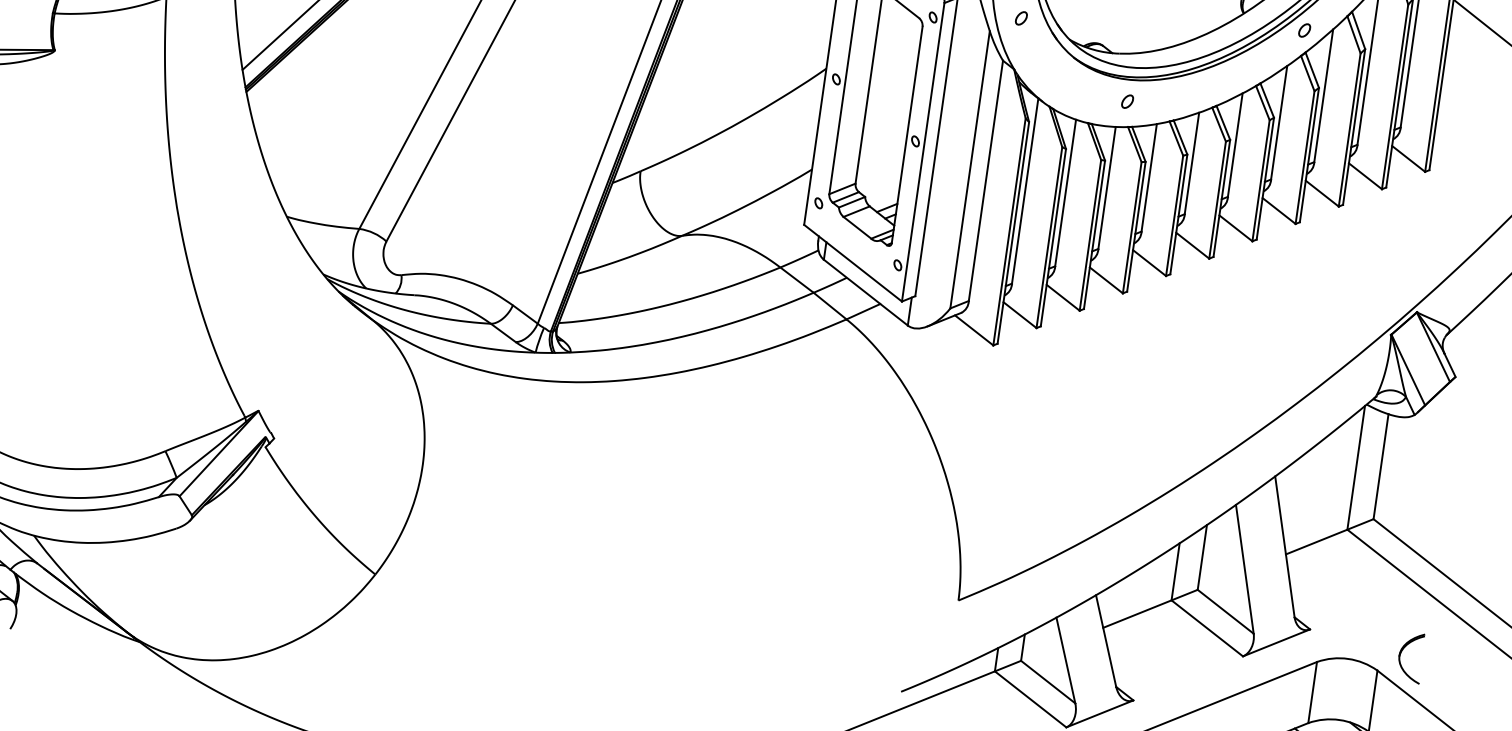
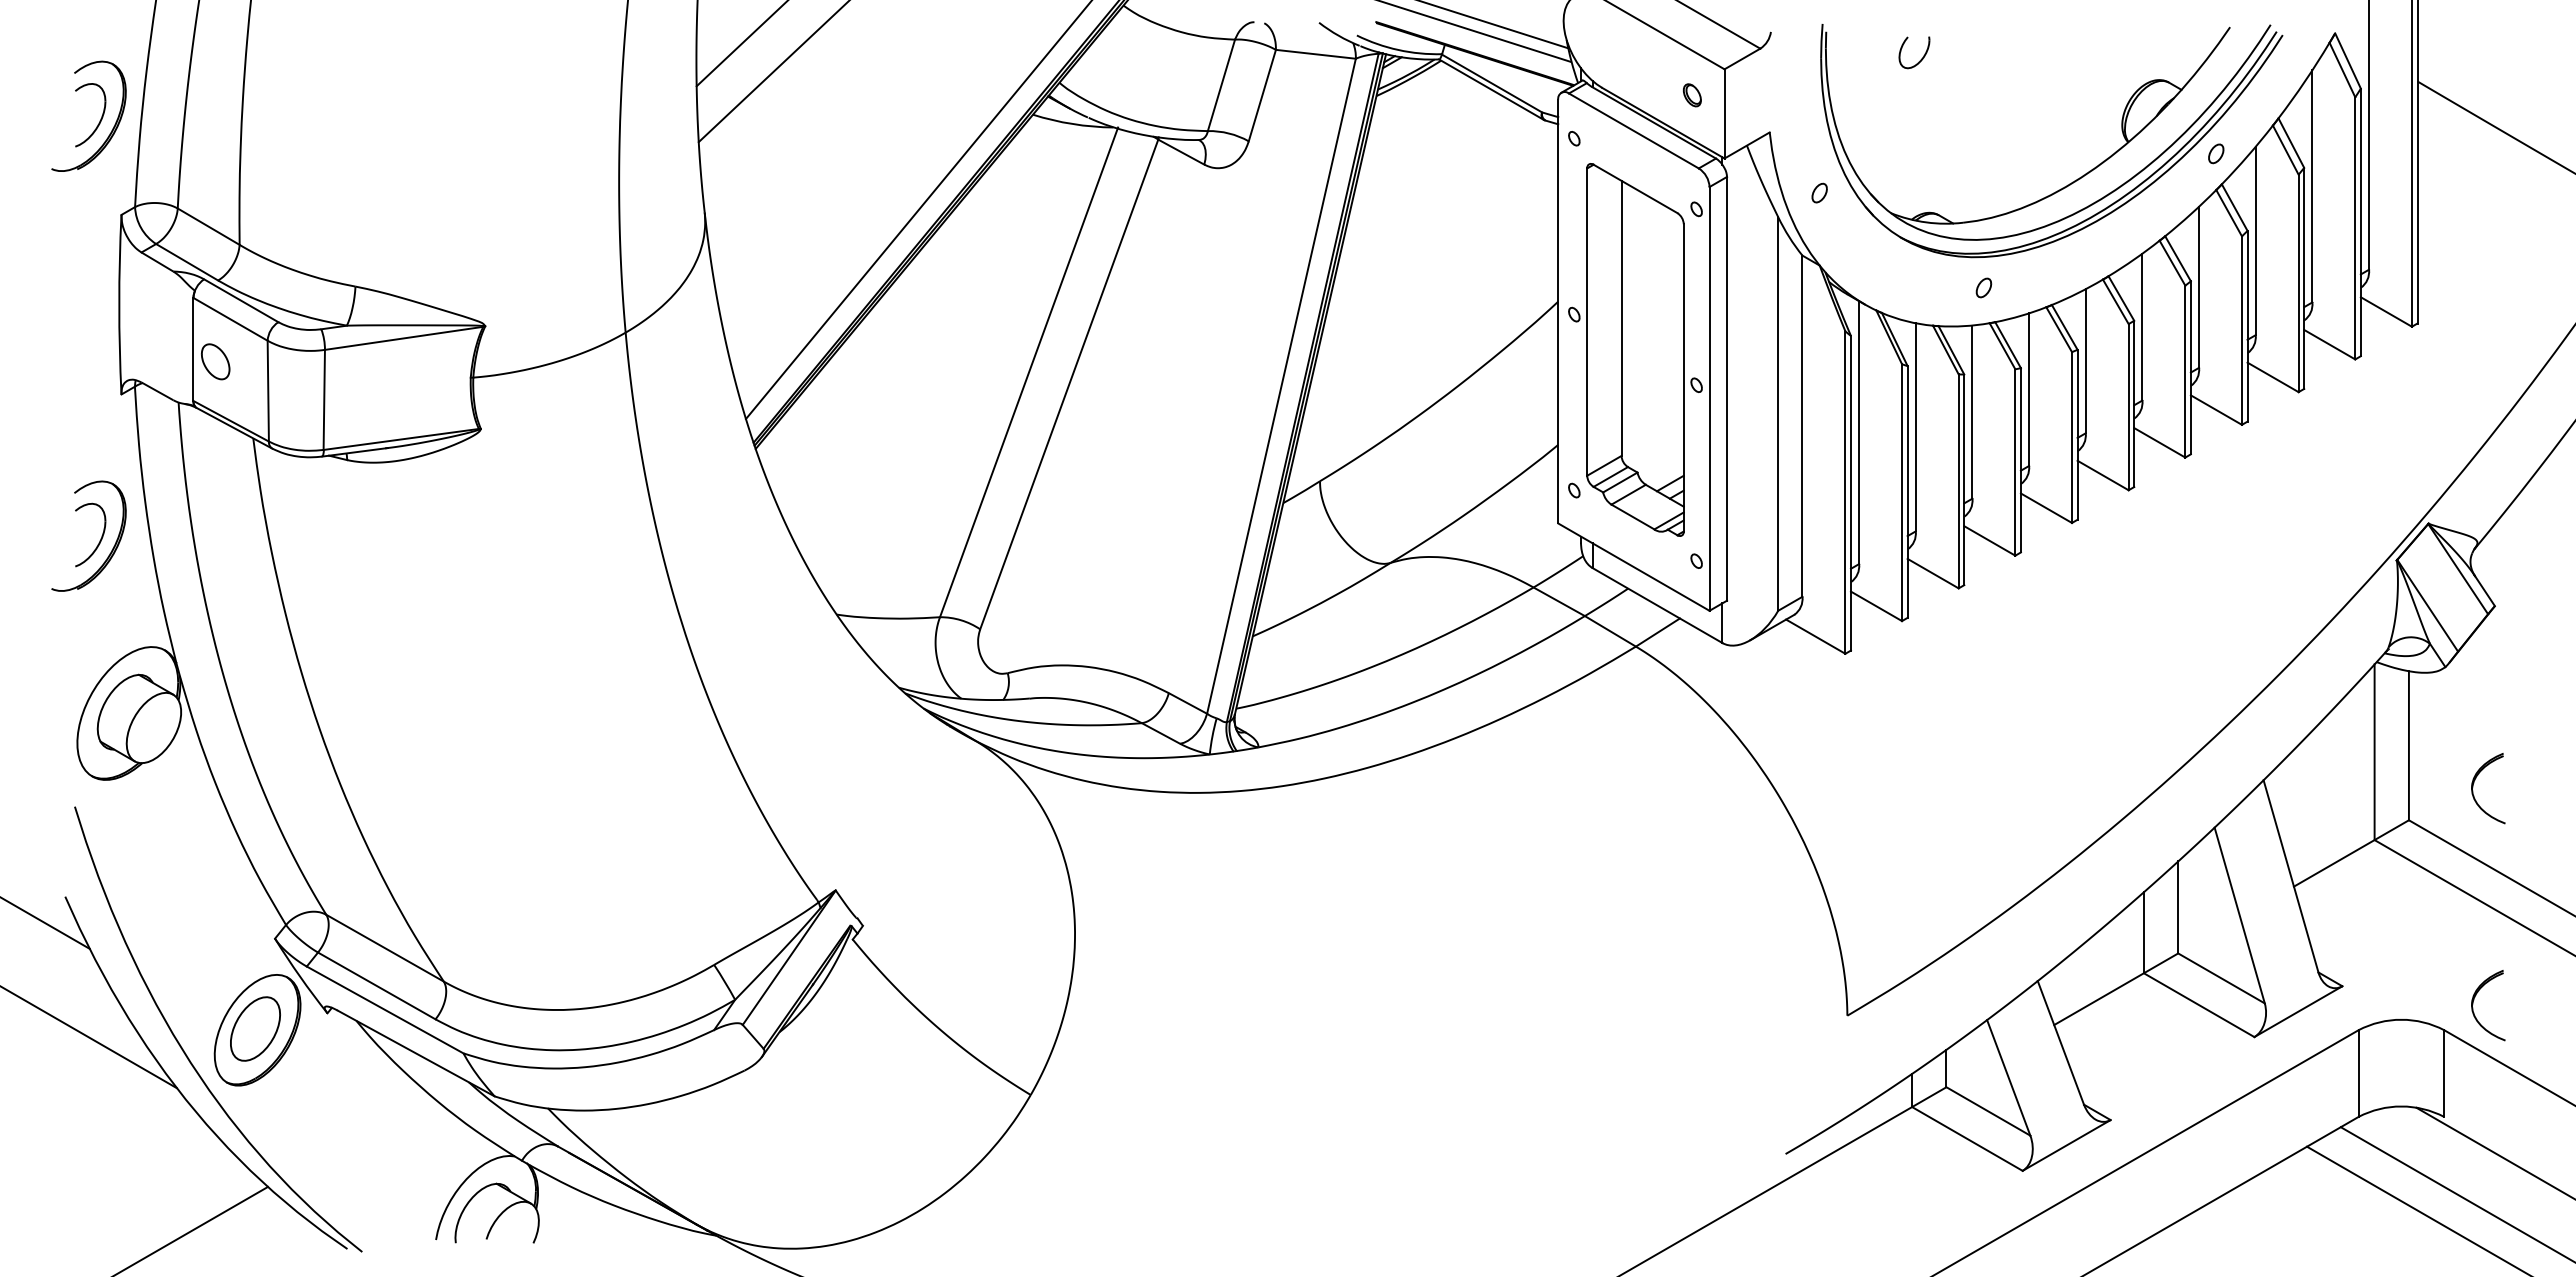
part: (1423, 499) -> (2474, 783), added

